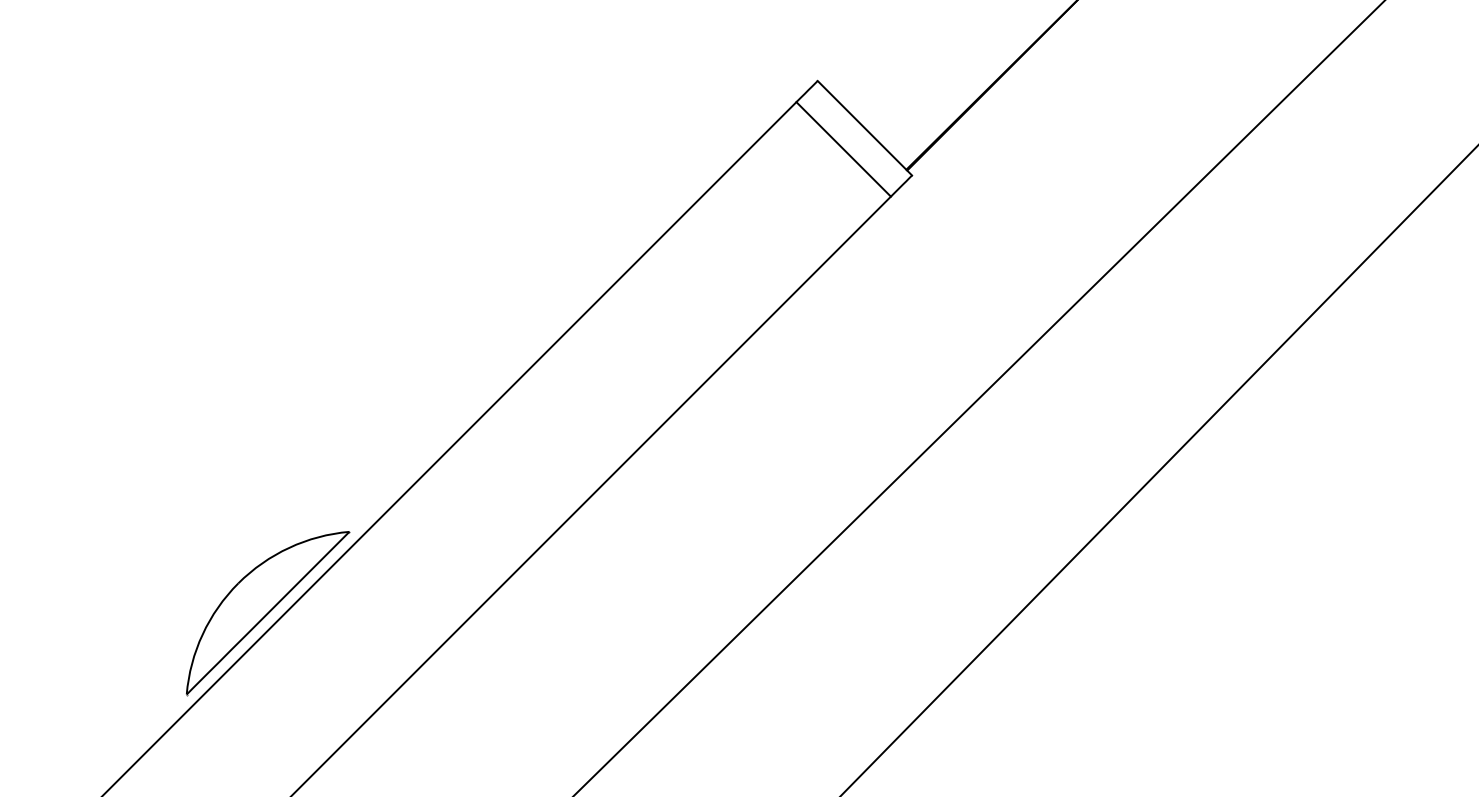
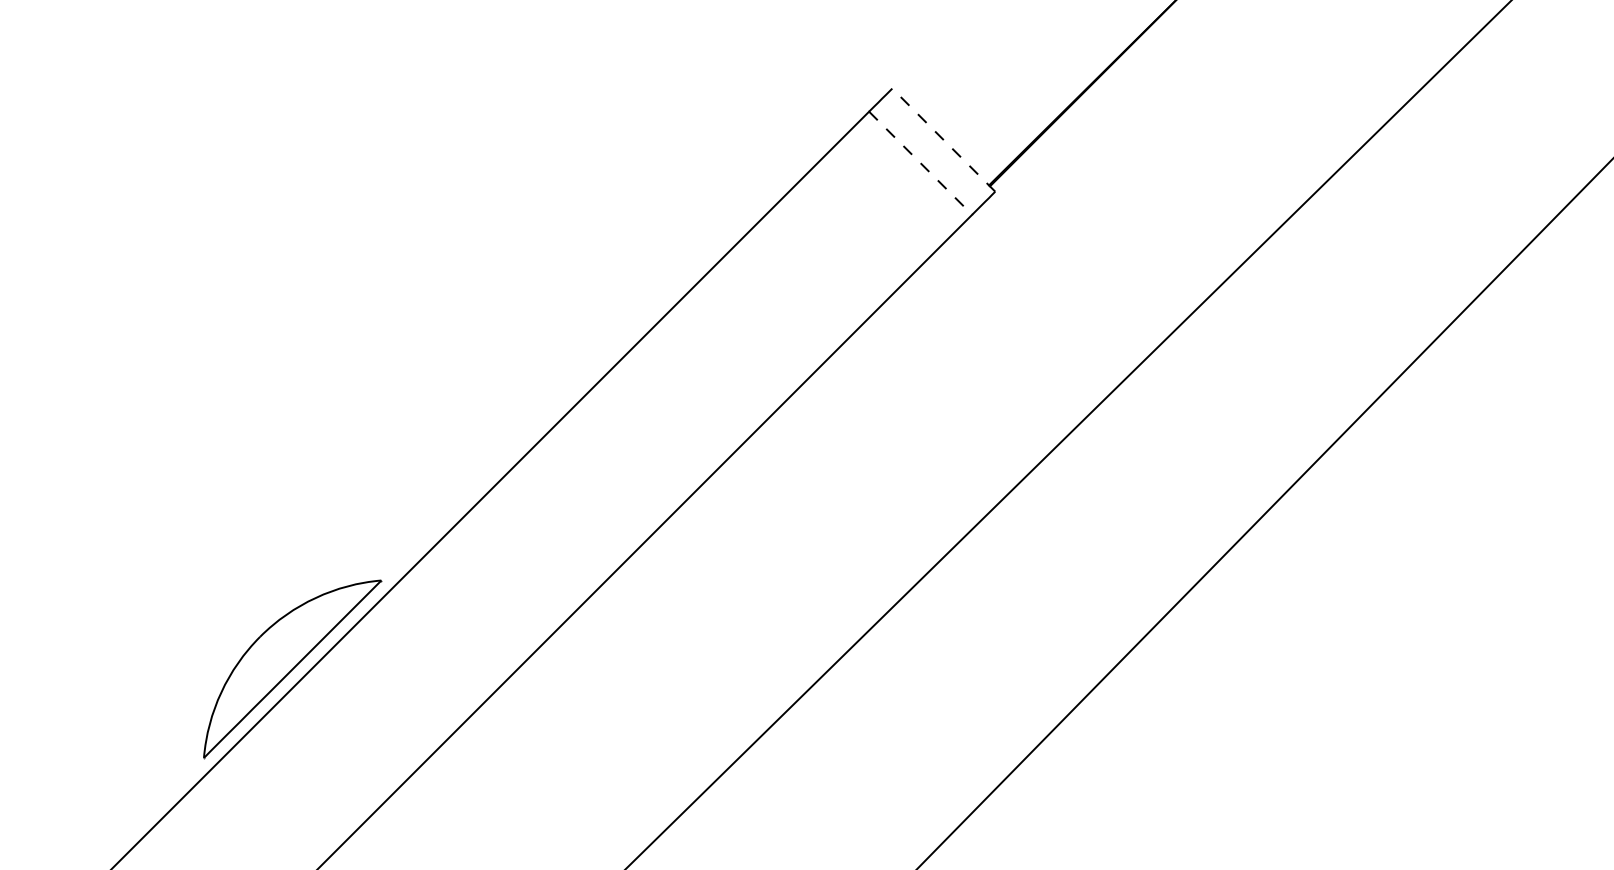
line: (864, 128) -> (943, 140), solid -> dashed
line: (843, 149) -> (920, 163), solid -> dashed

